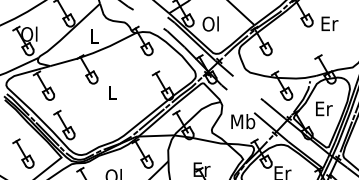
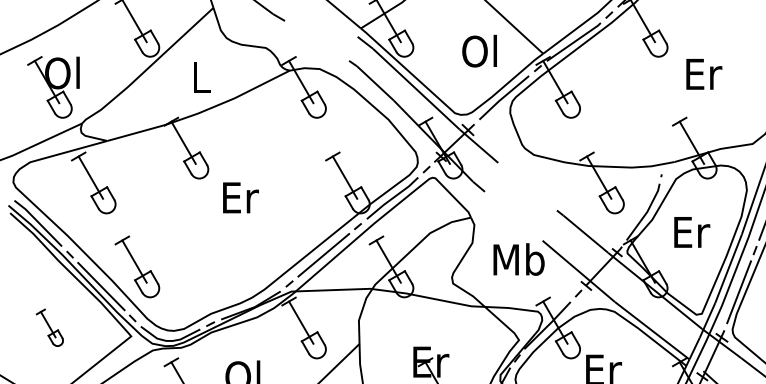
text: (210, 23) -> (479, 50), moved
text: (329, 23) -> (703, 73), moved
text: (112, 92) -> (239, 197), L -> Er
part: (23, 153) -> (49, 327), size x0.6

